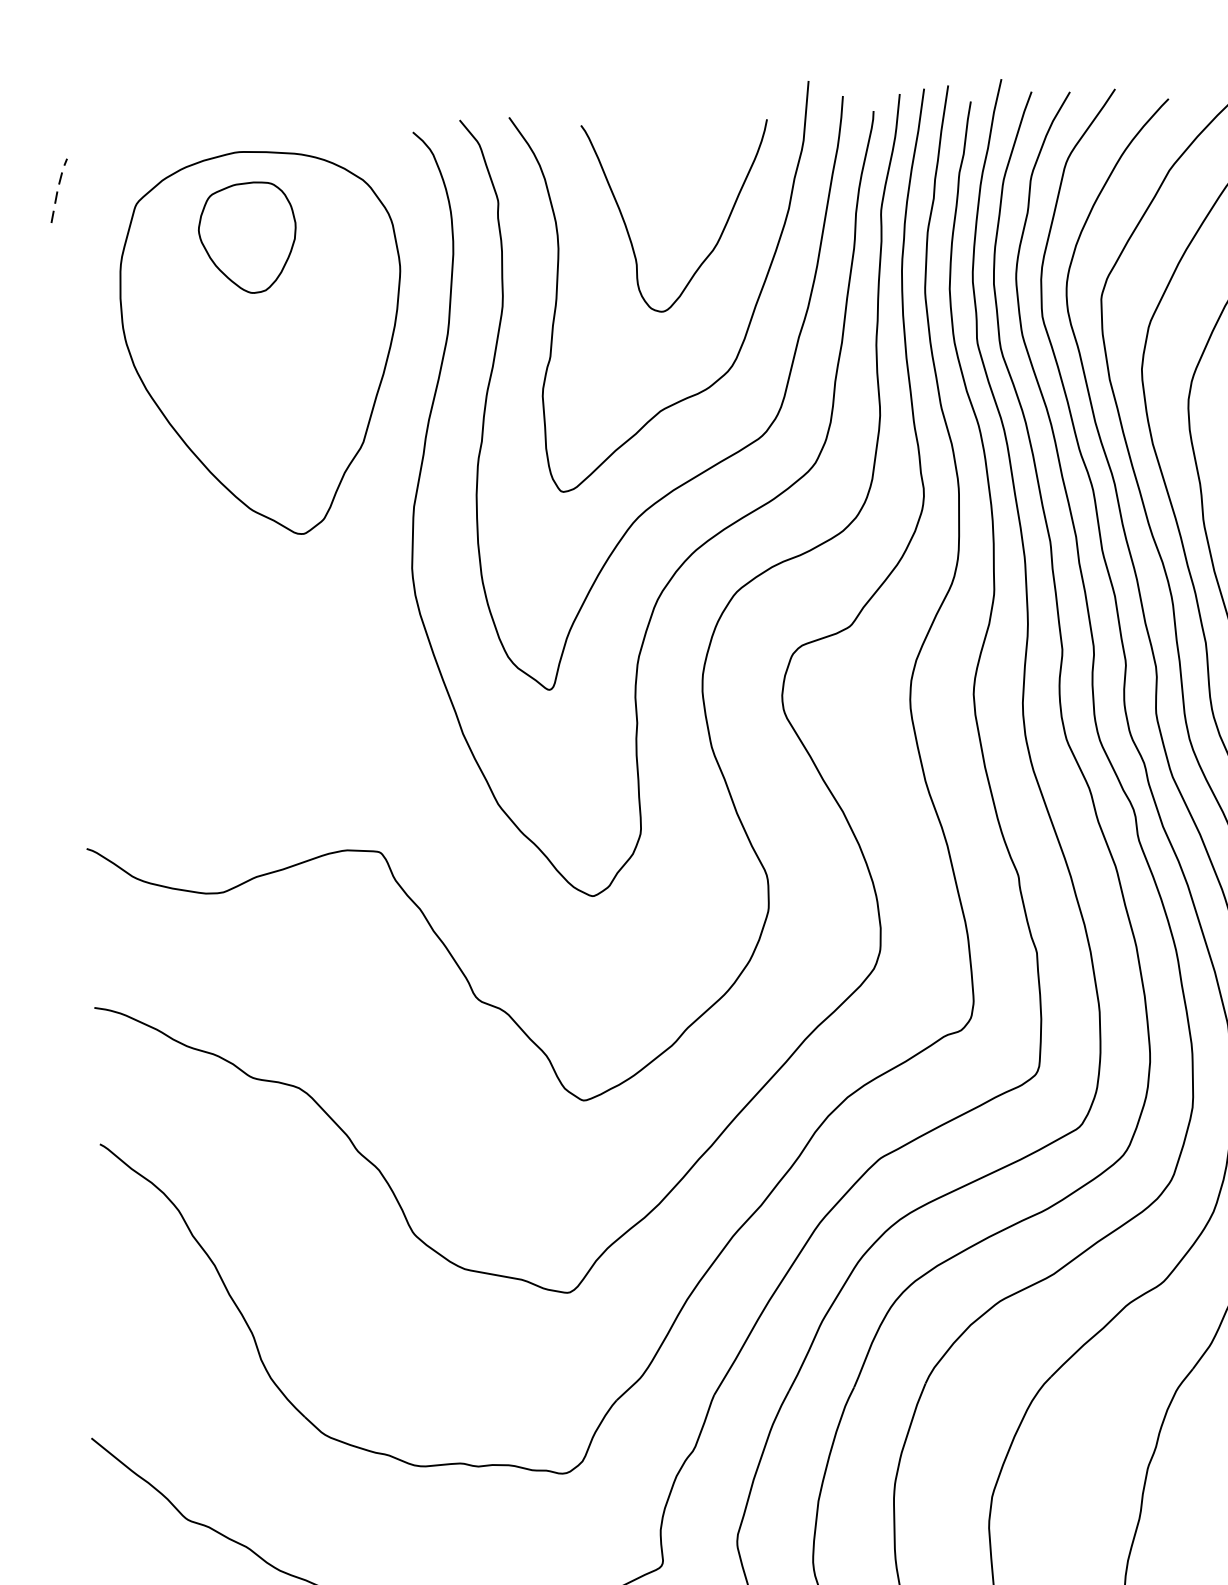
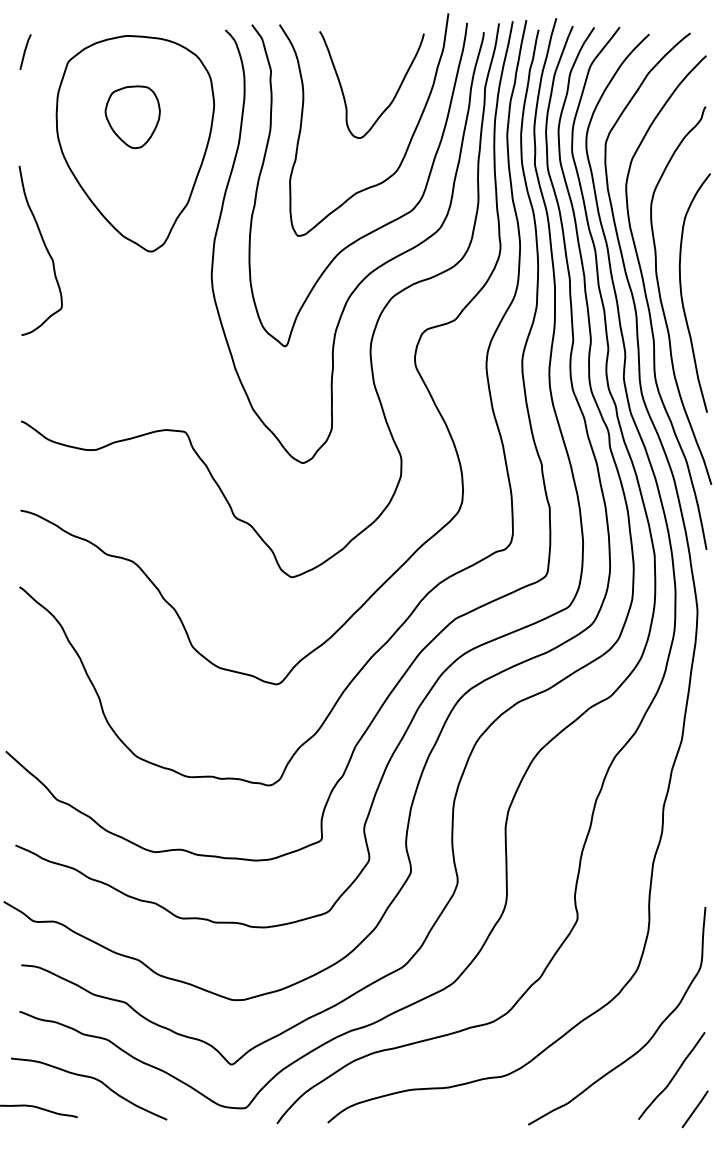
line: (57, 189) -> (24, 51), dashed -> solid
part: (247, 238) -> (132, 117), moved
curve: (113, 538) -> (45, 248), added

